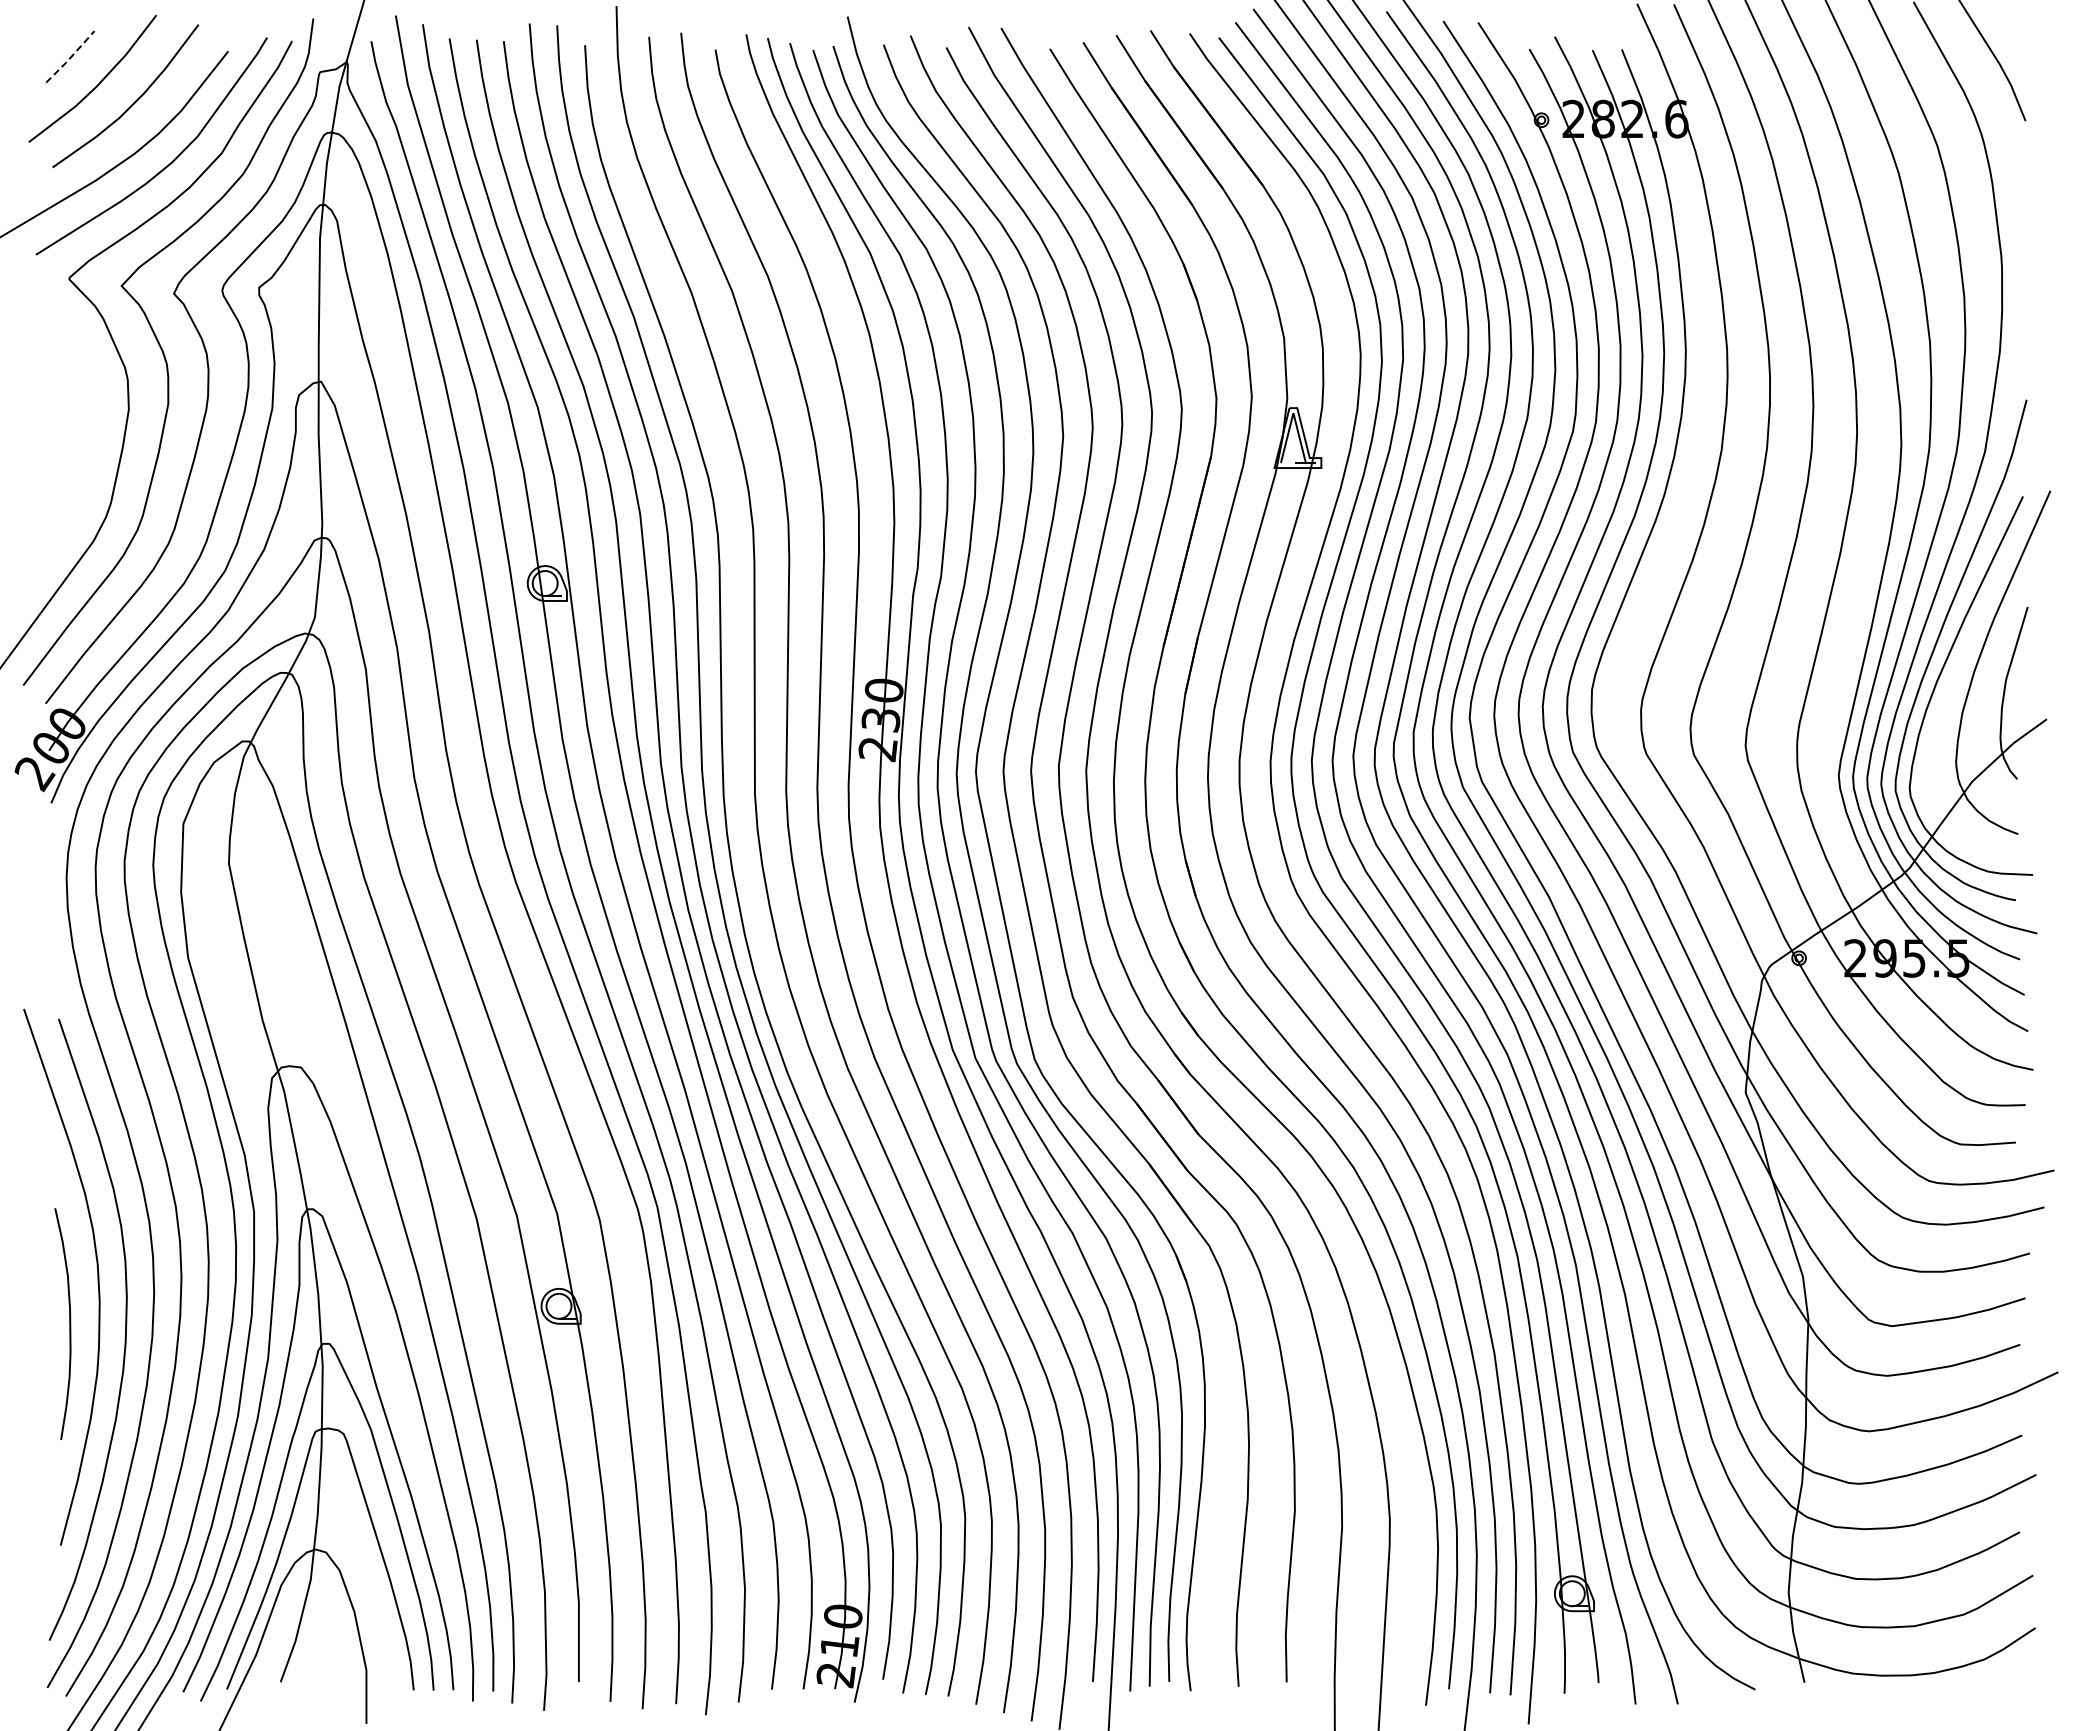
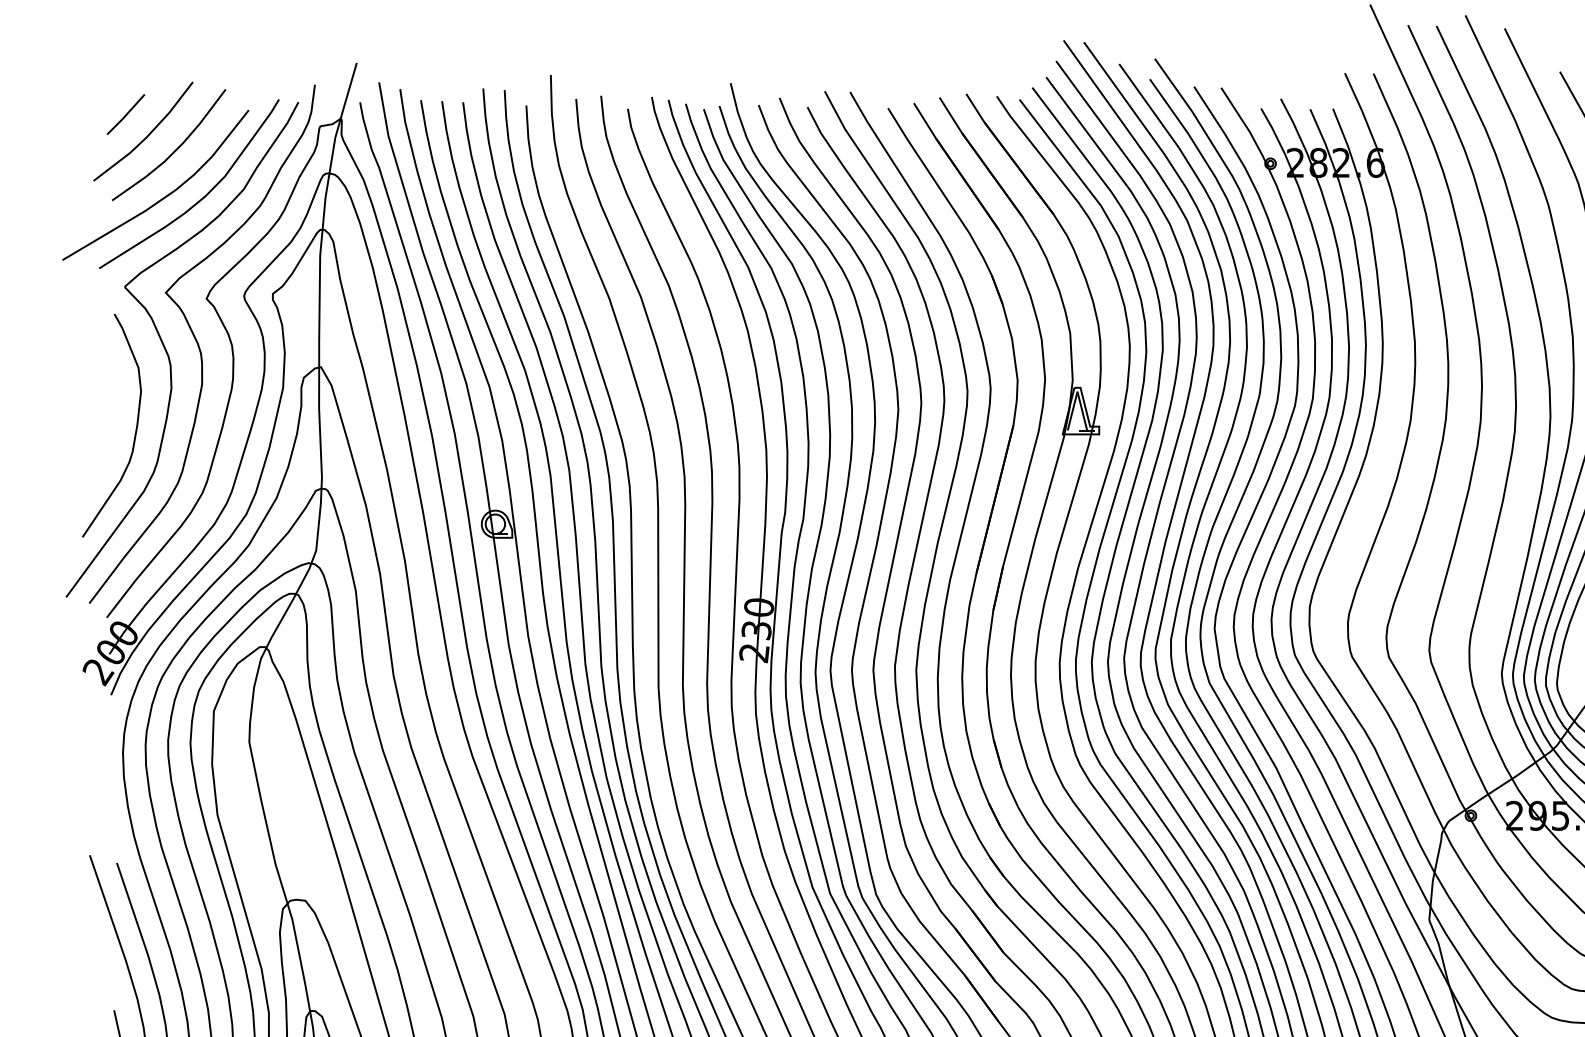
line: (70, 57) -> (126, 114), dashed -> solid
curve: (82, 463) -> (135, 430), added

